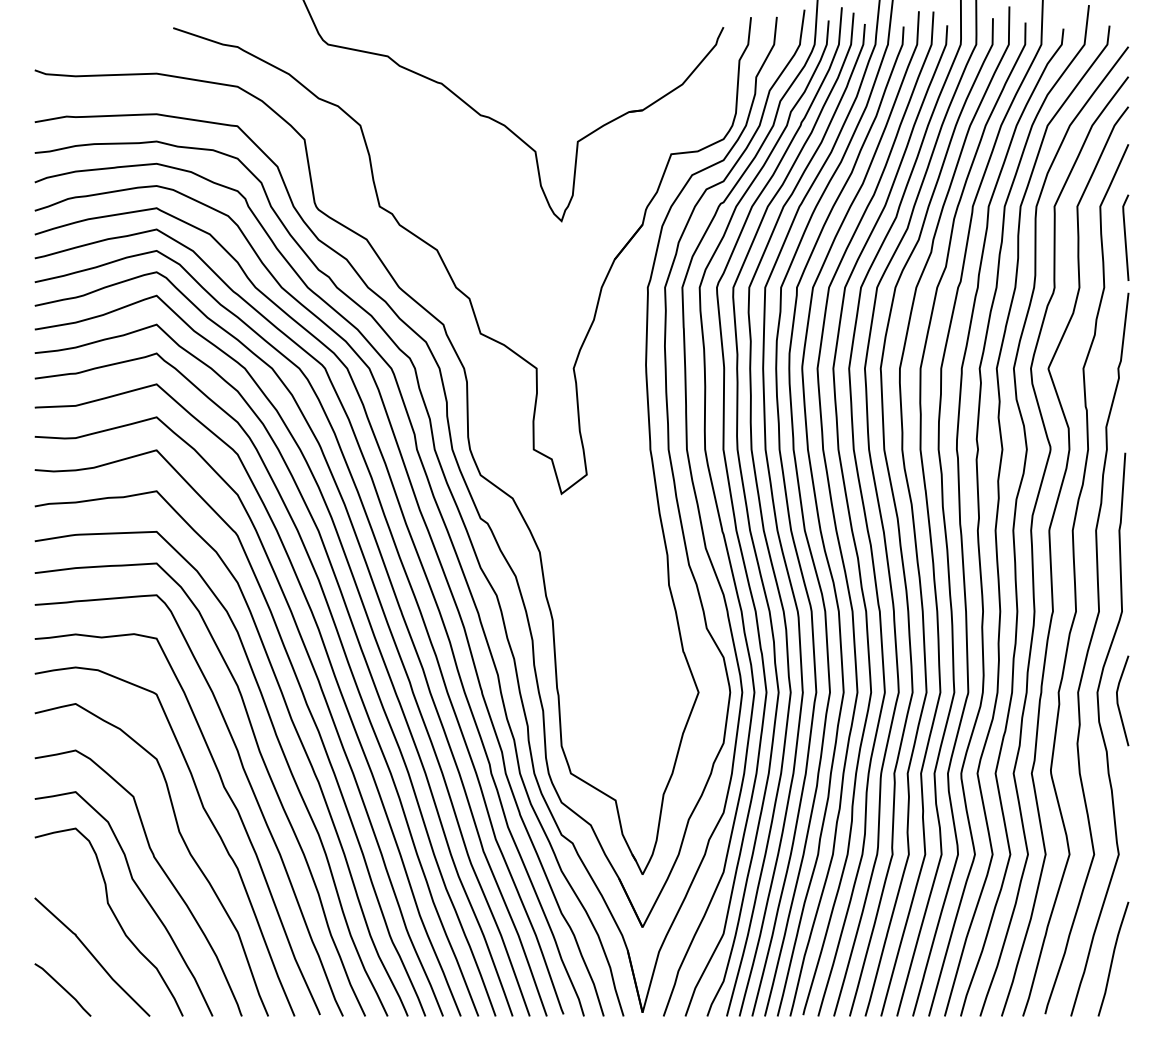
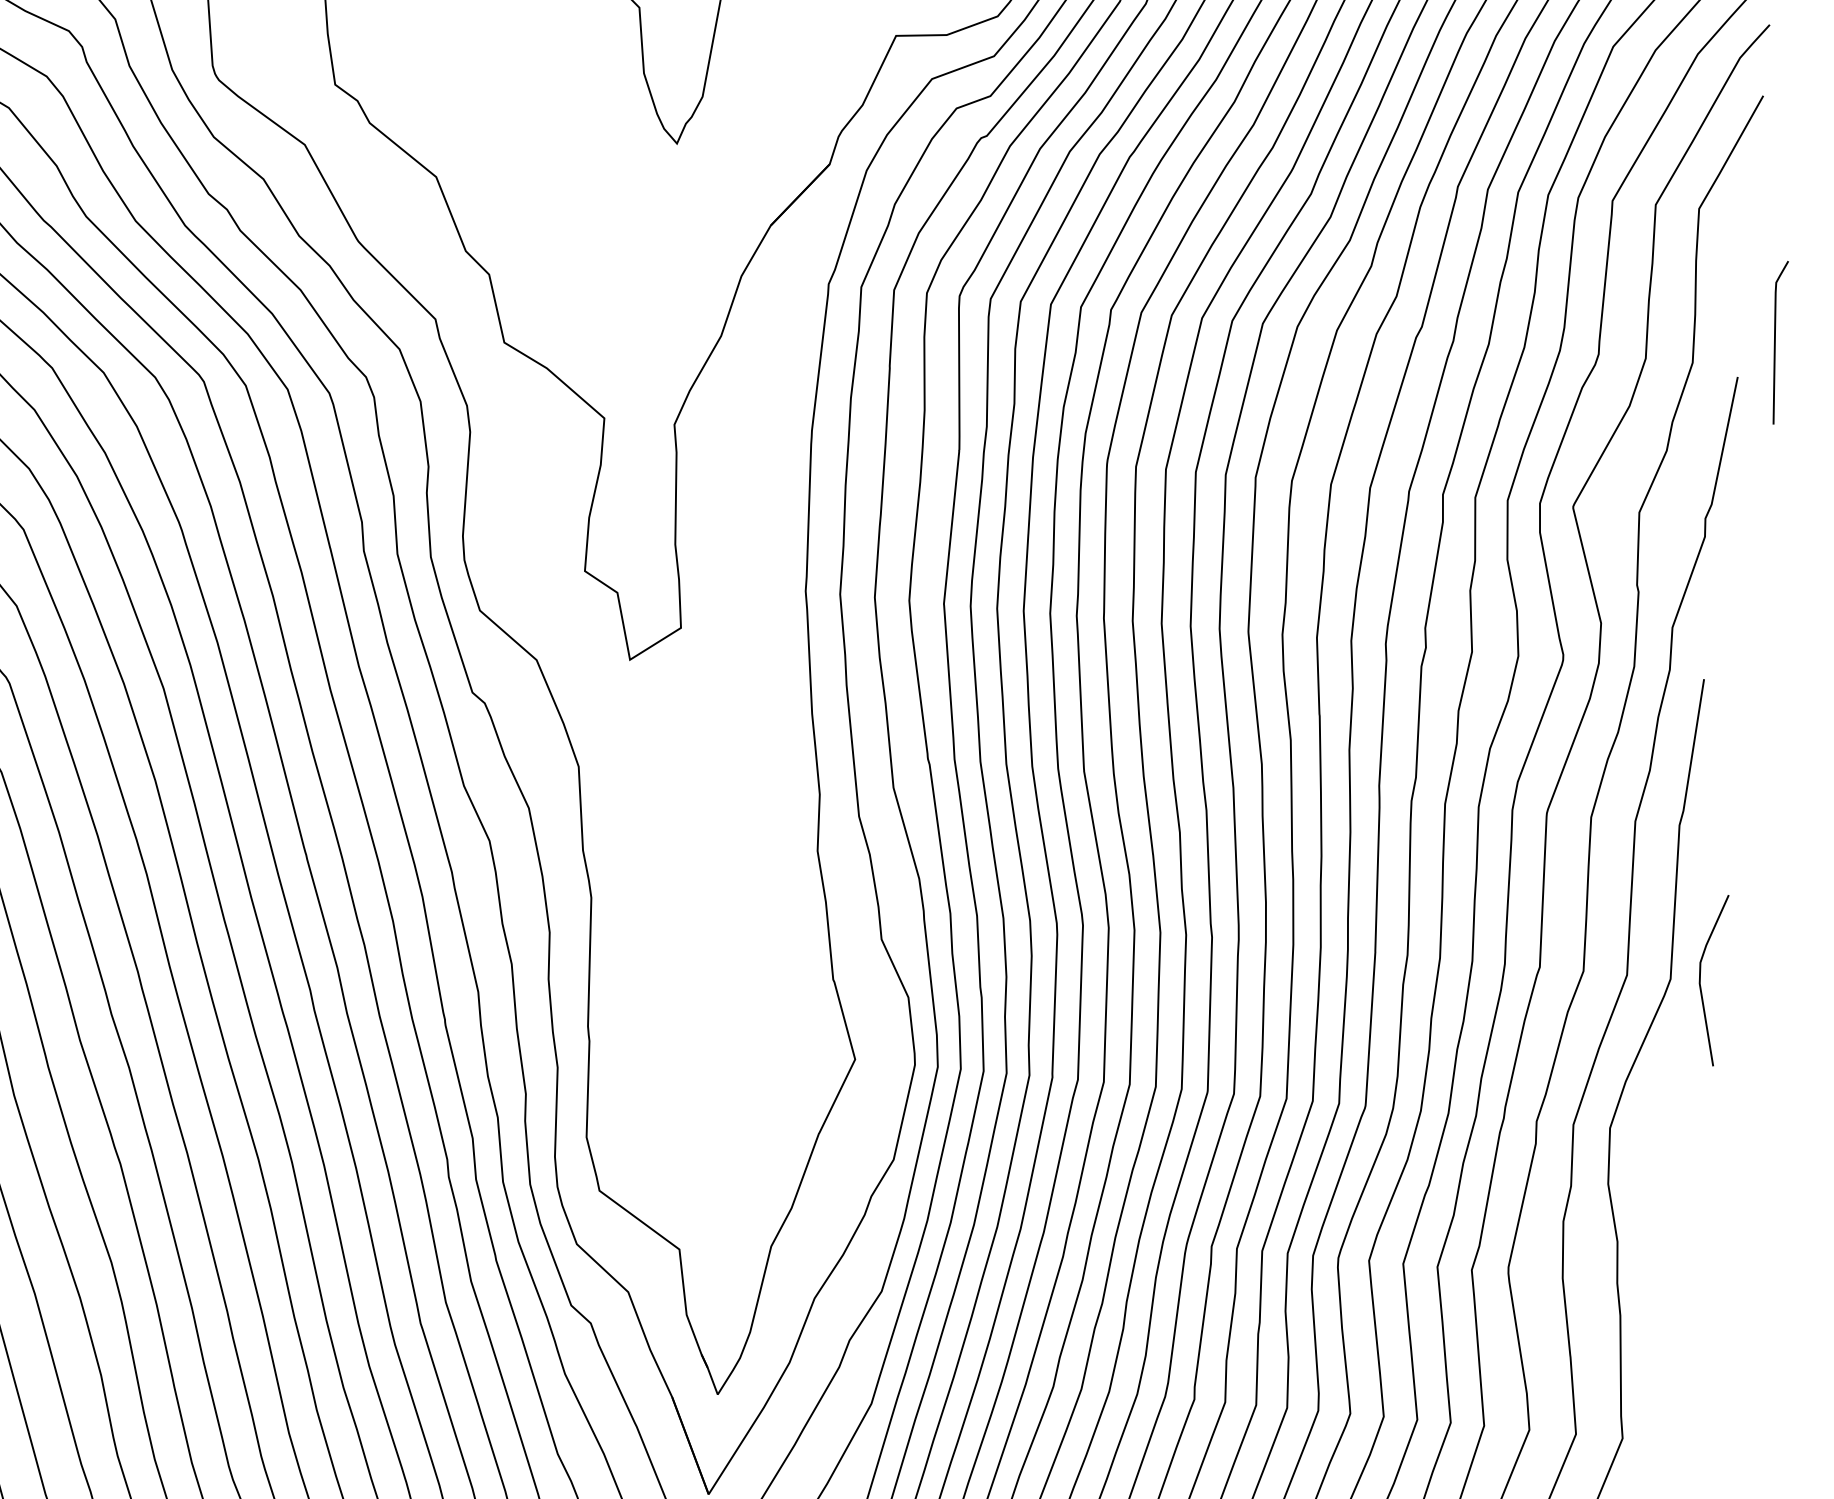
line: (1125, 237) -> (1775, 341), moved
line: (1118, 700) -> (1702, 978), moved

